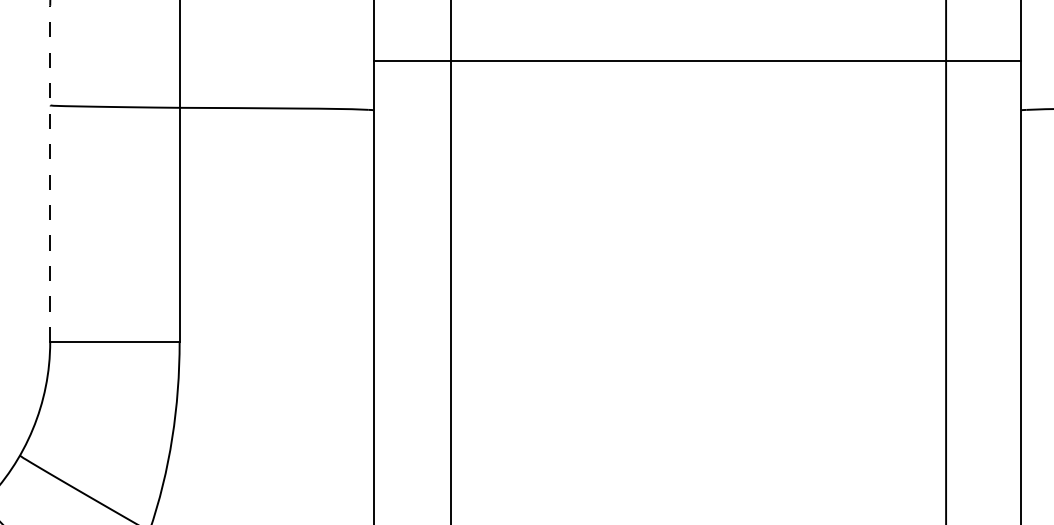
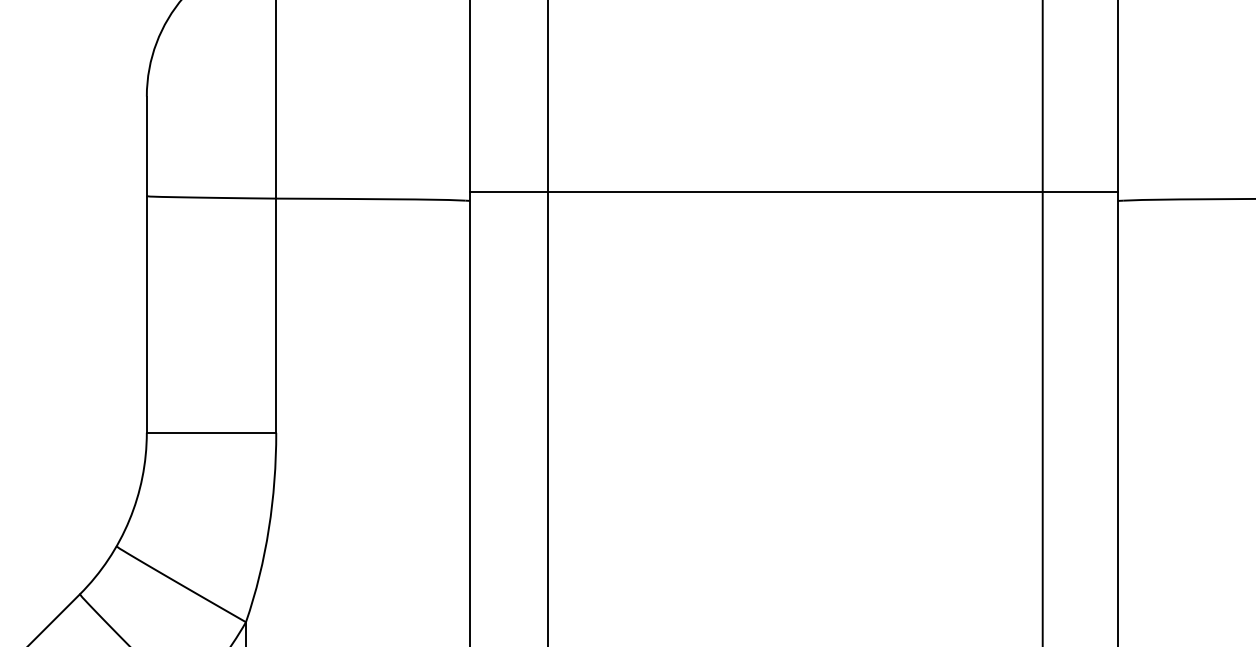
line: (696, 61) -> (793, 192), moved
line: (49, 173) -> (146, 264), dashed -> solid

